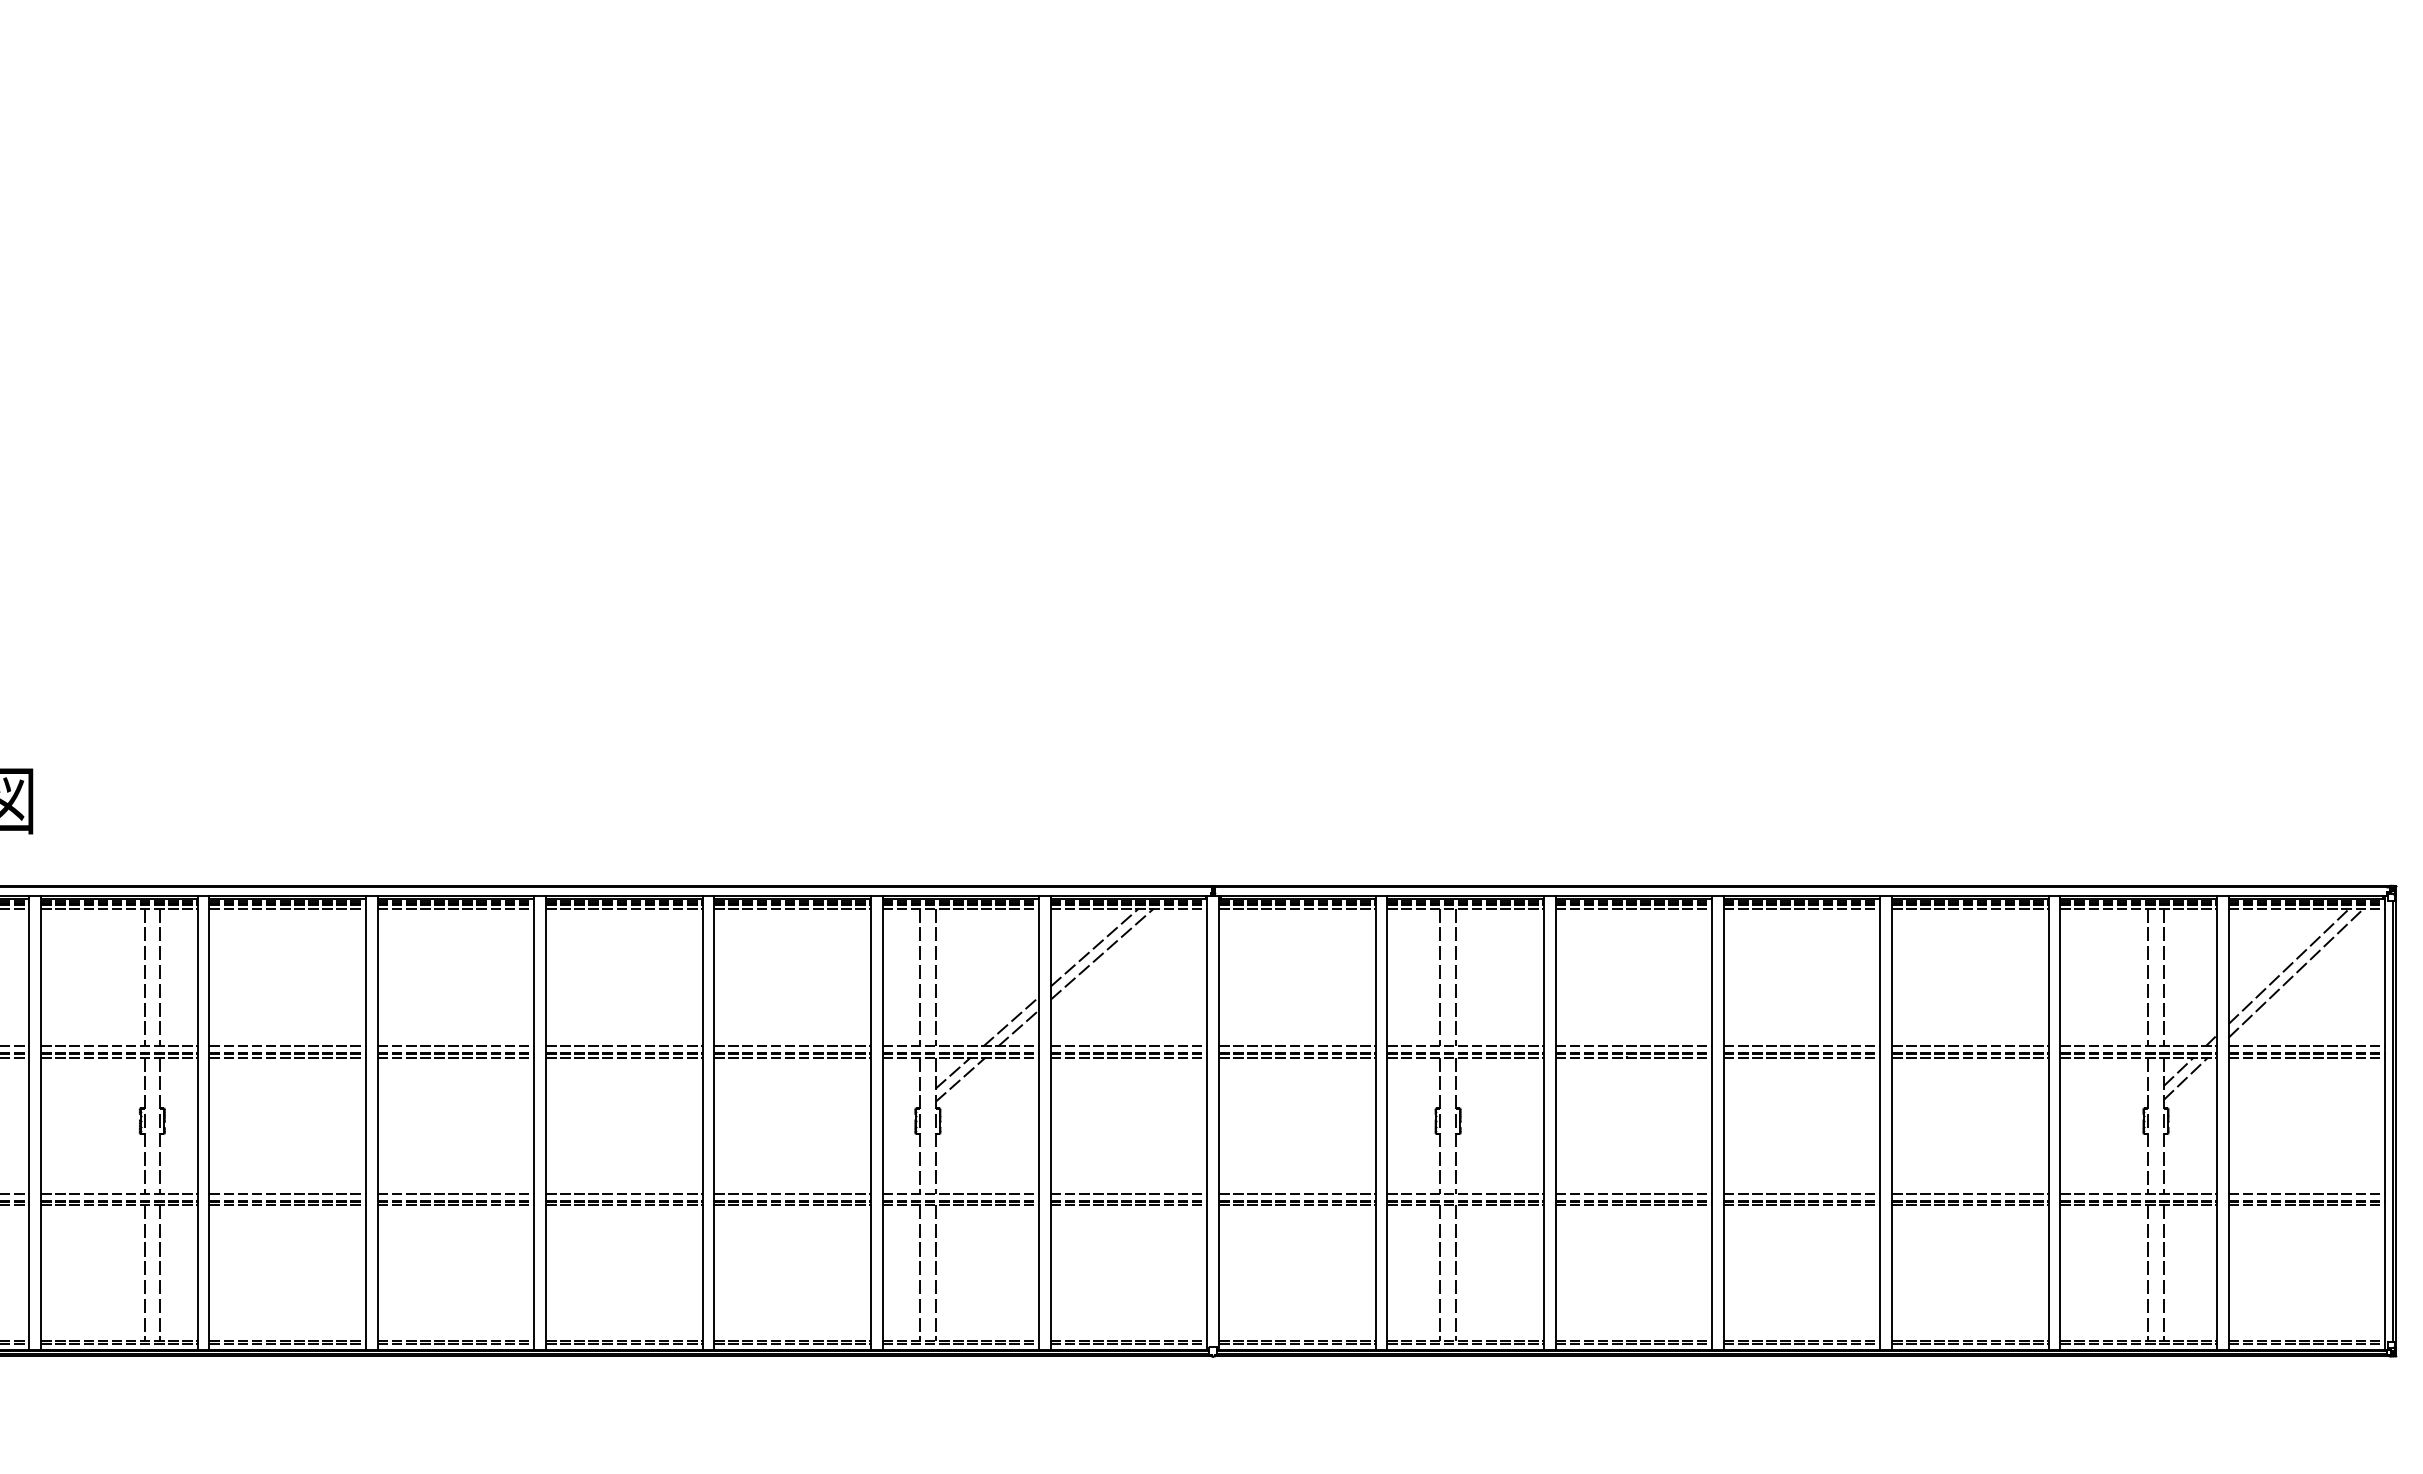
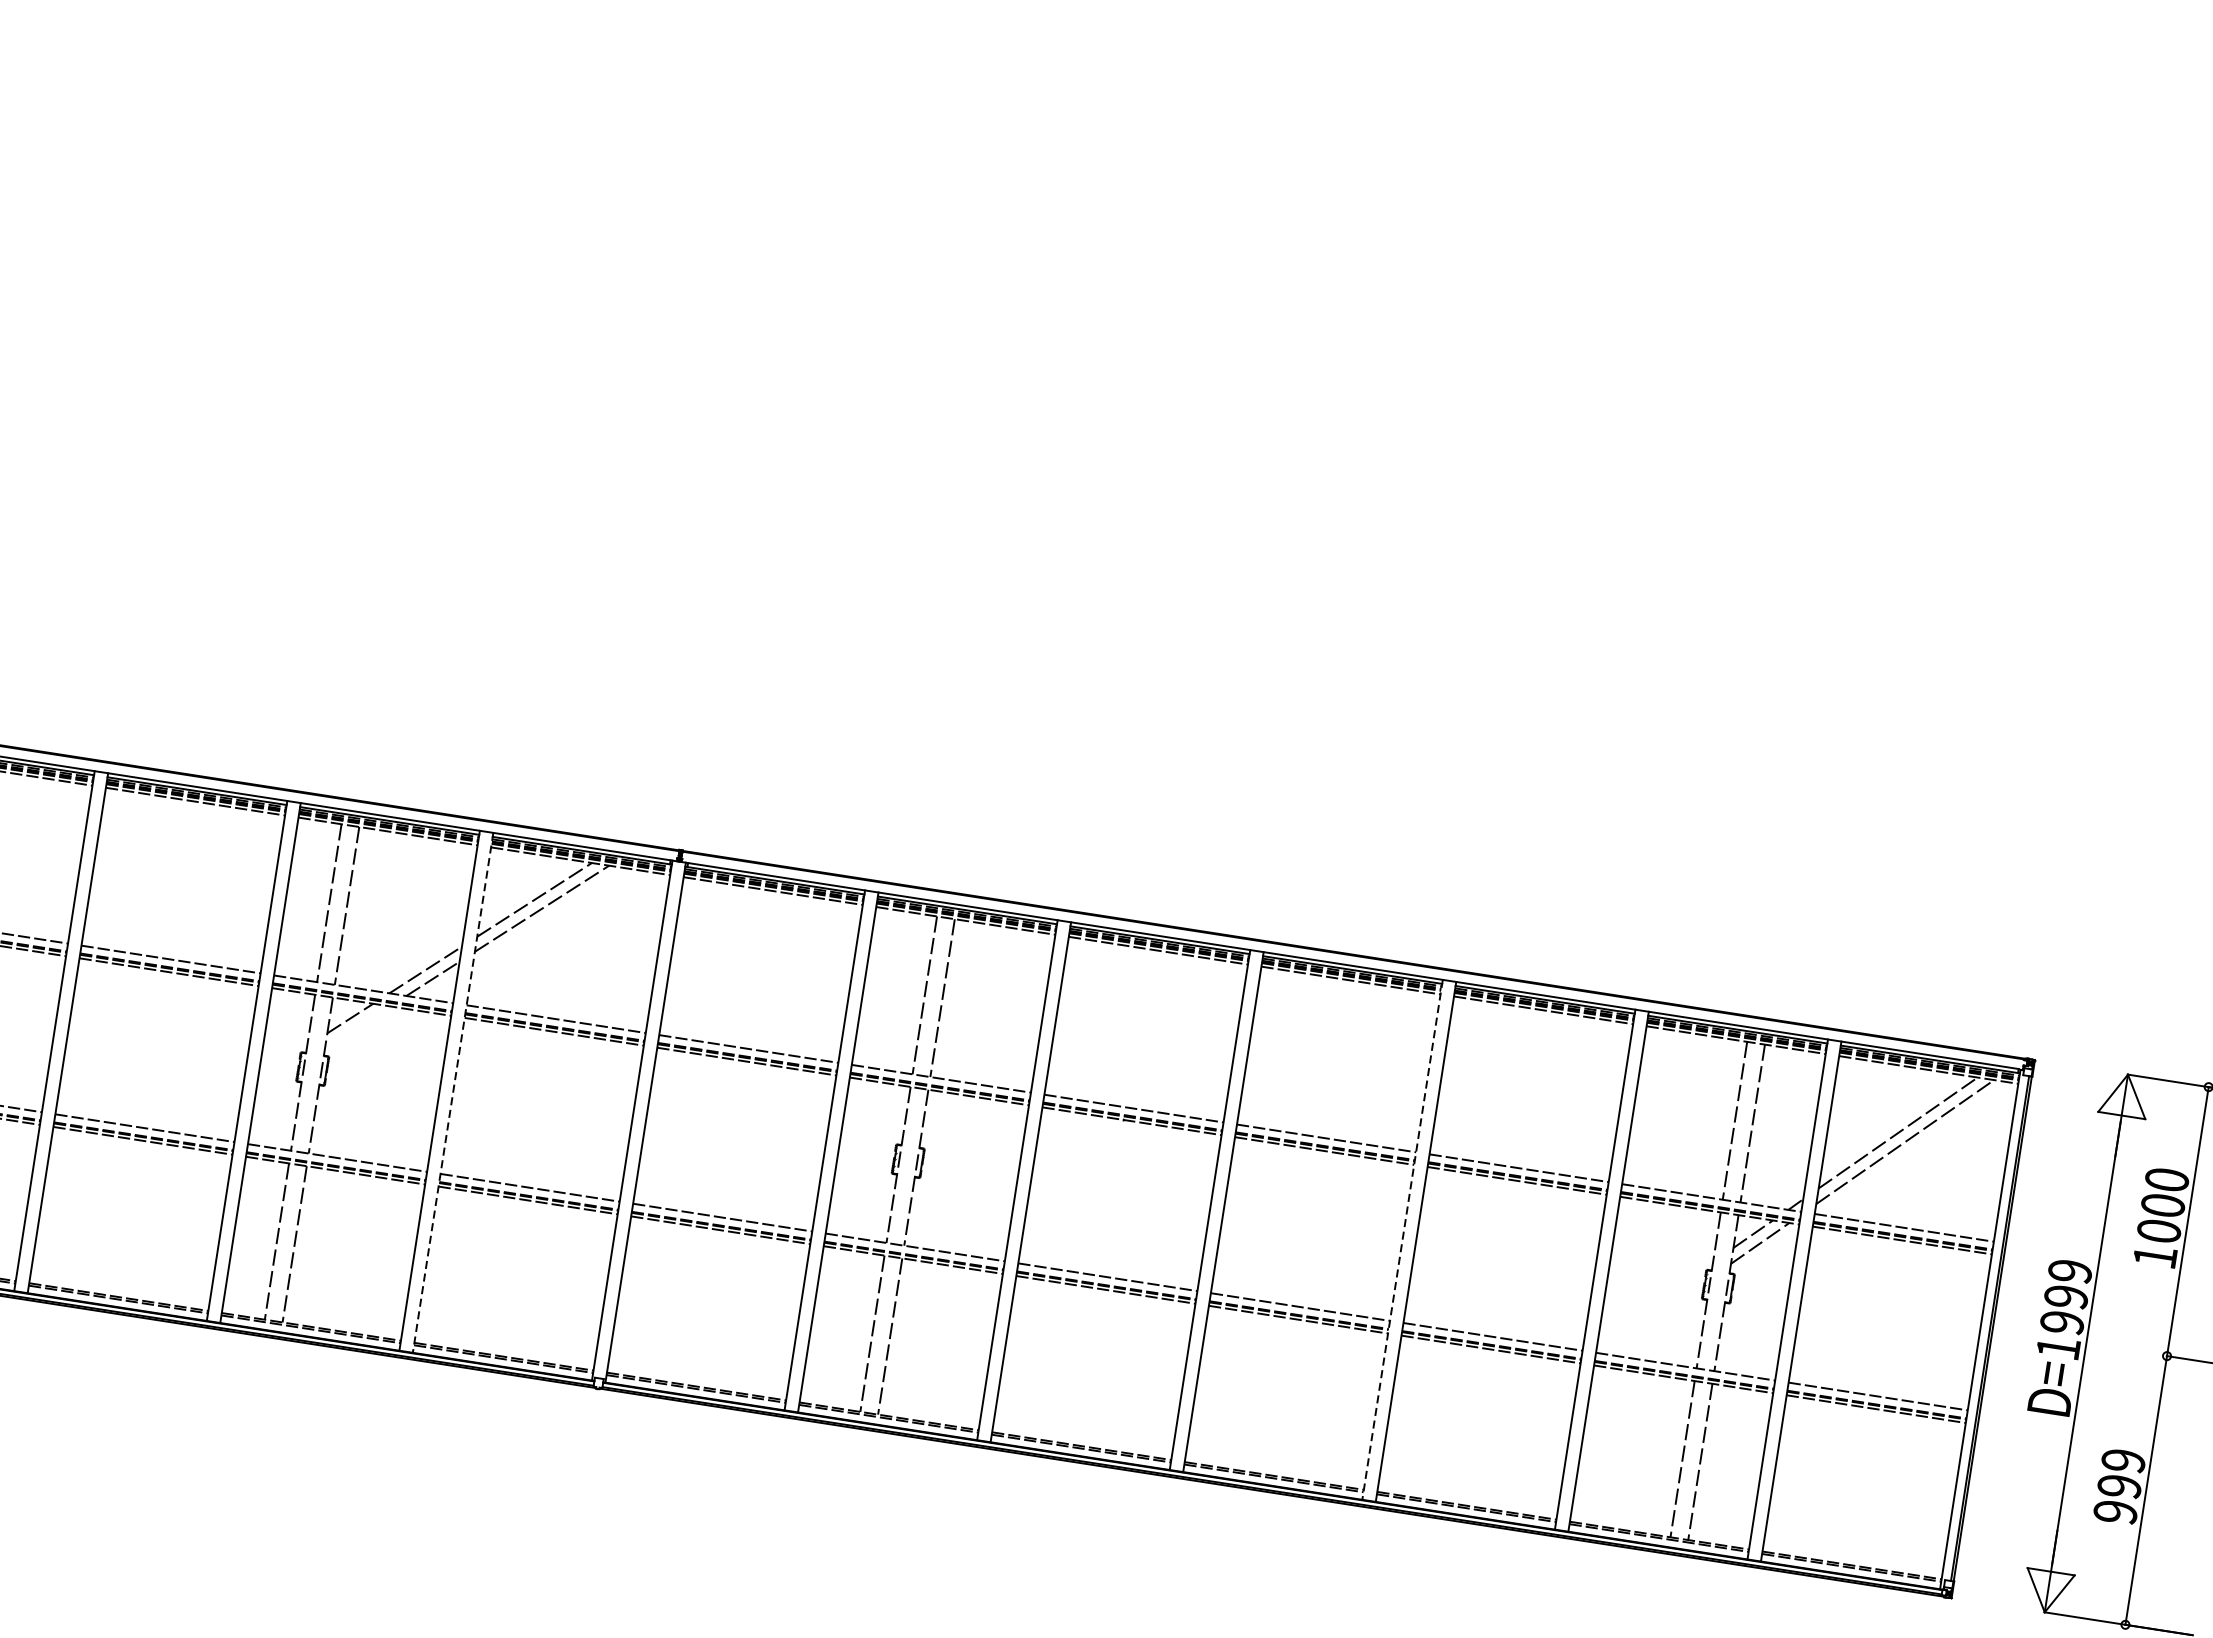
line: (960, 1079) -> (357, 1027), removed
line: (1050, 1123) -> (452, 1093), solid -> dashed
line: (1880, 1123) -> (1402, 1240), solid -> dashed

